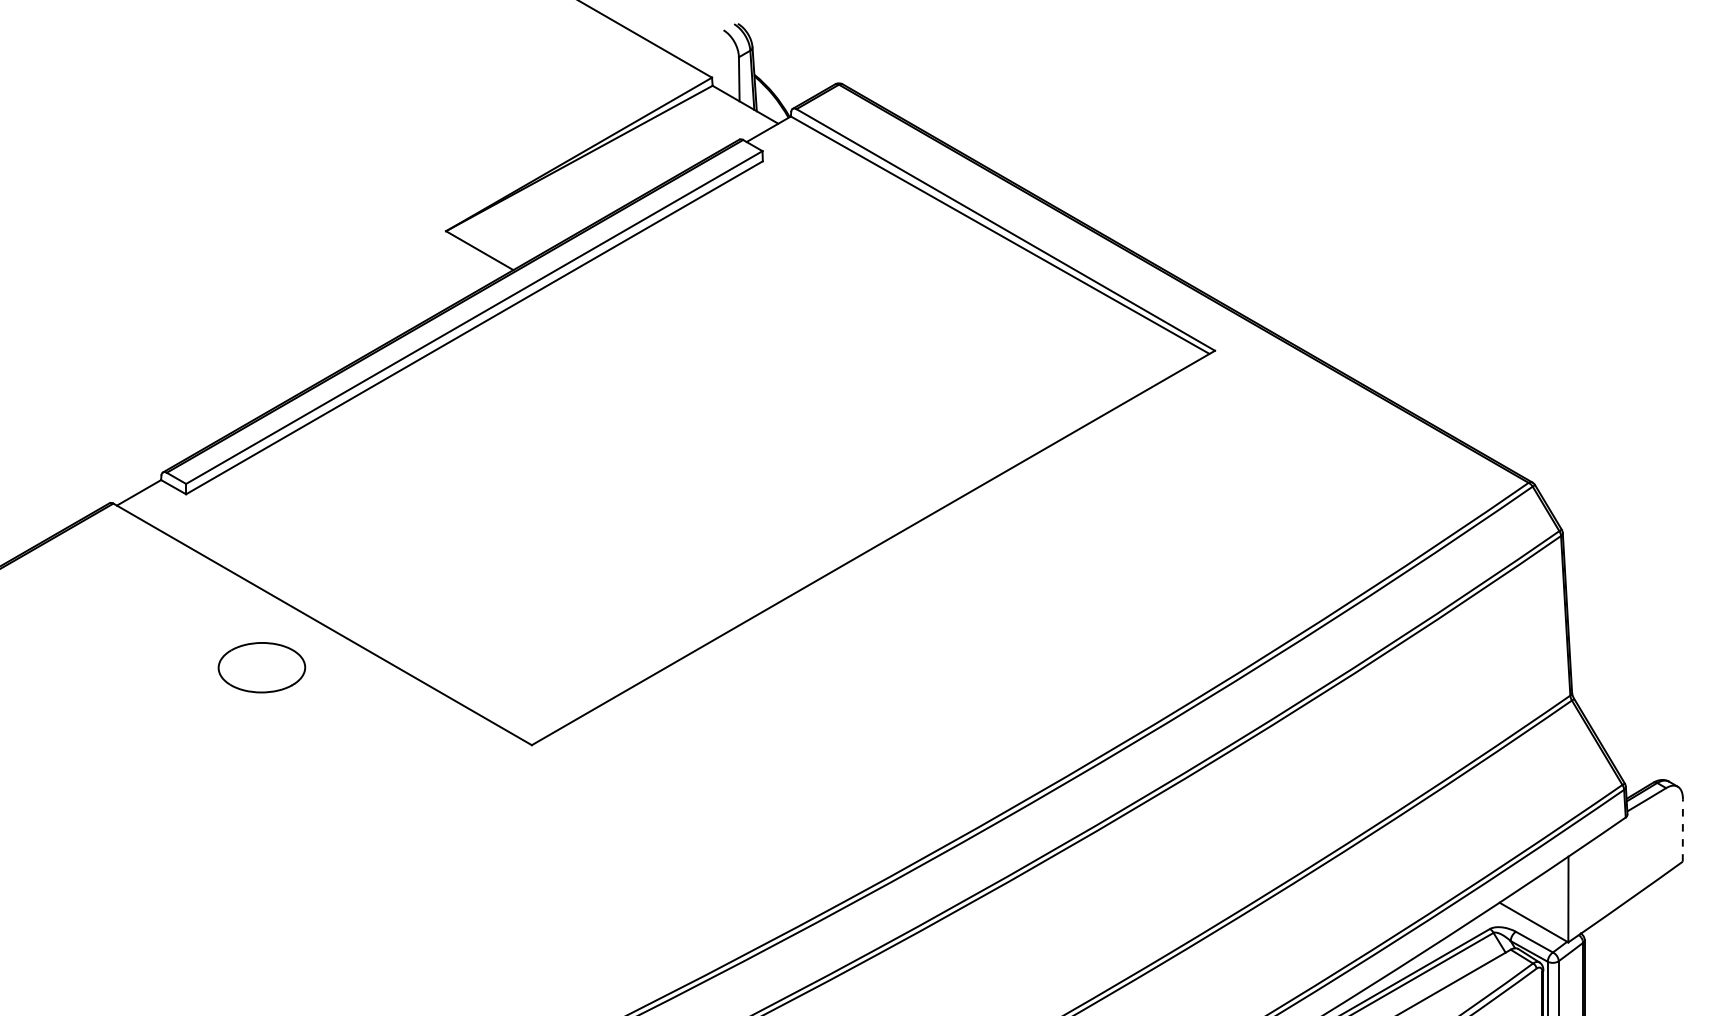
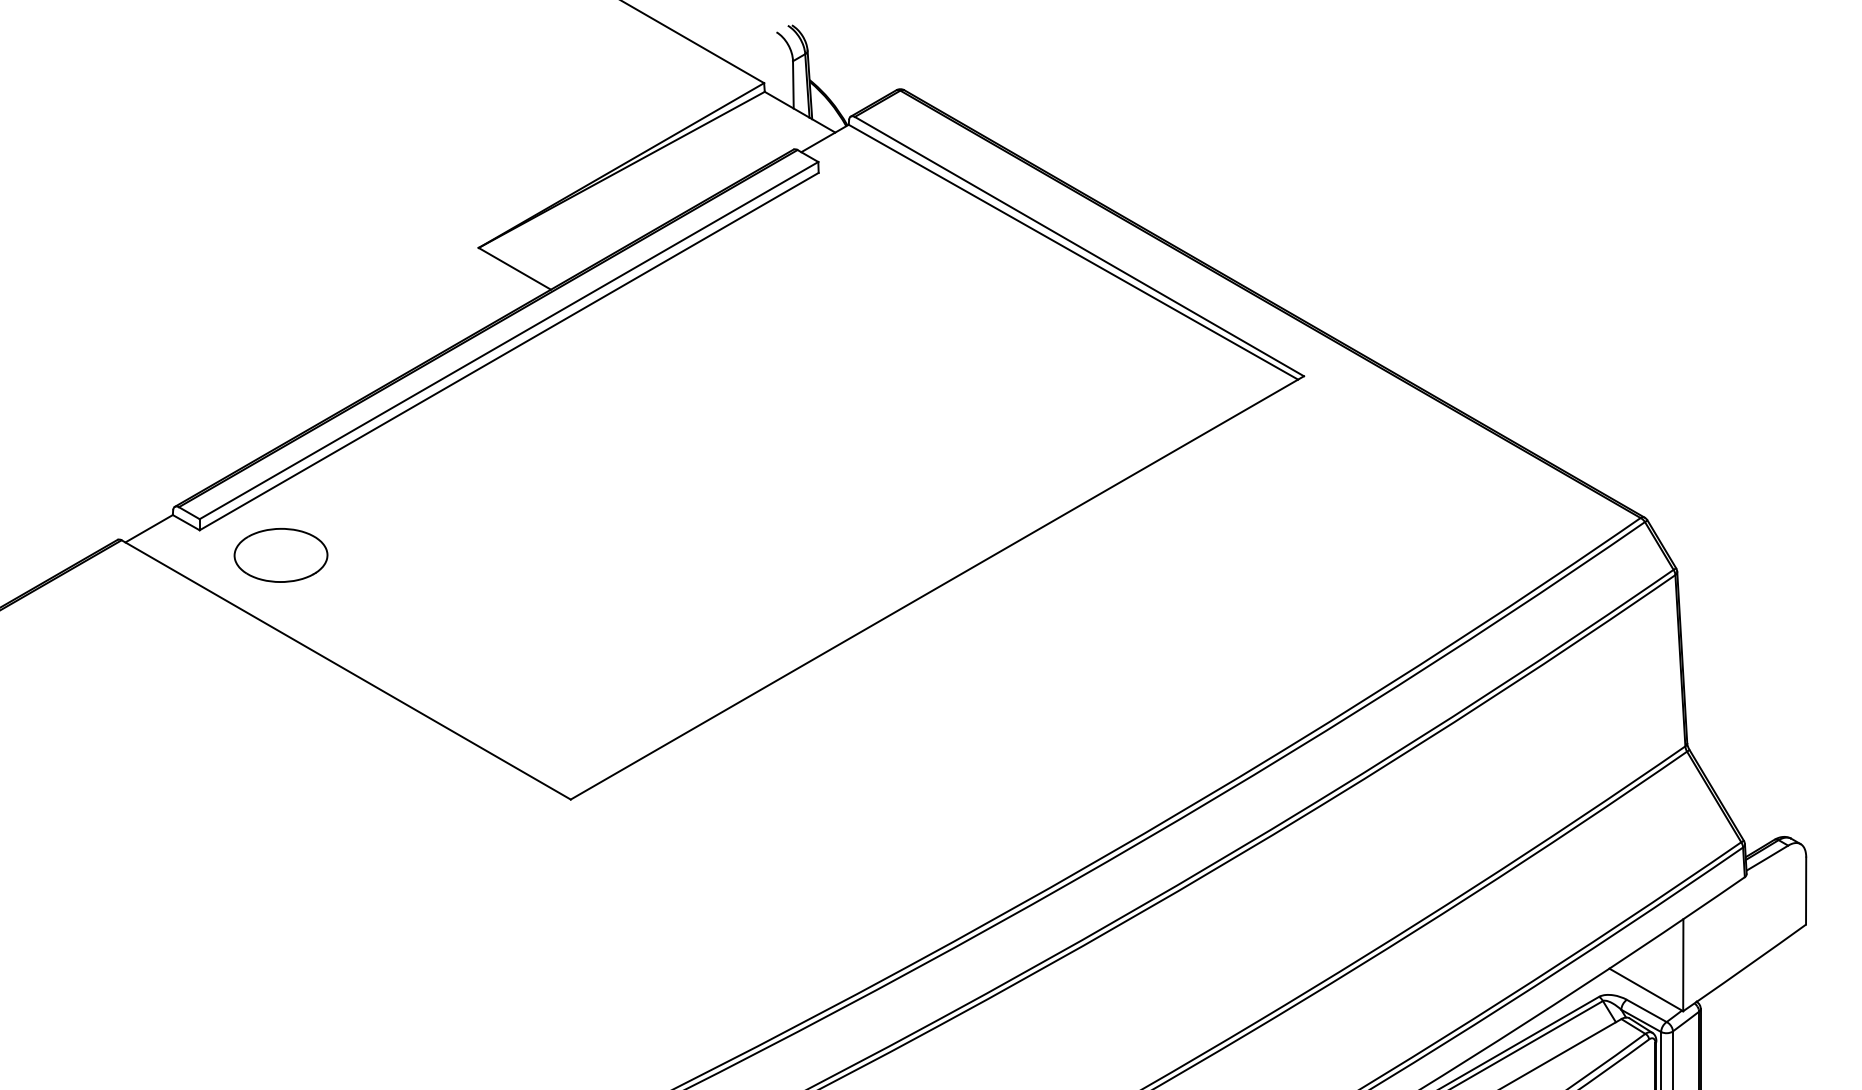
part: (261, 667) -> (280, 555), moved
line: (1682, 829) -> (1805, 890), dashed -> solid

